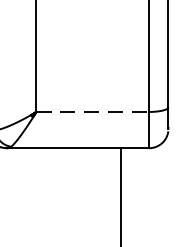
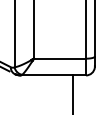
line: (93, 111) -> (60, 58), dashed -> solid

